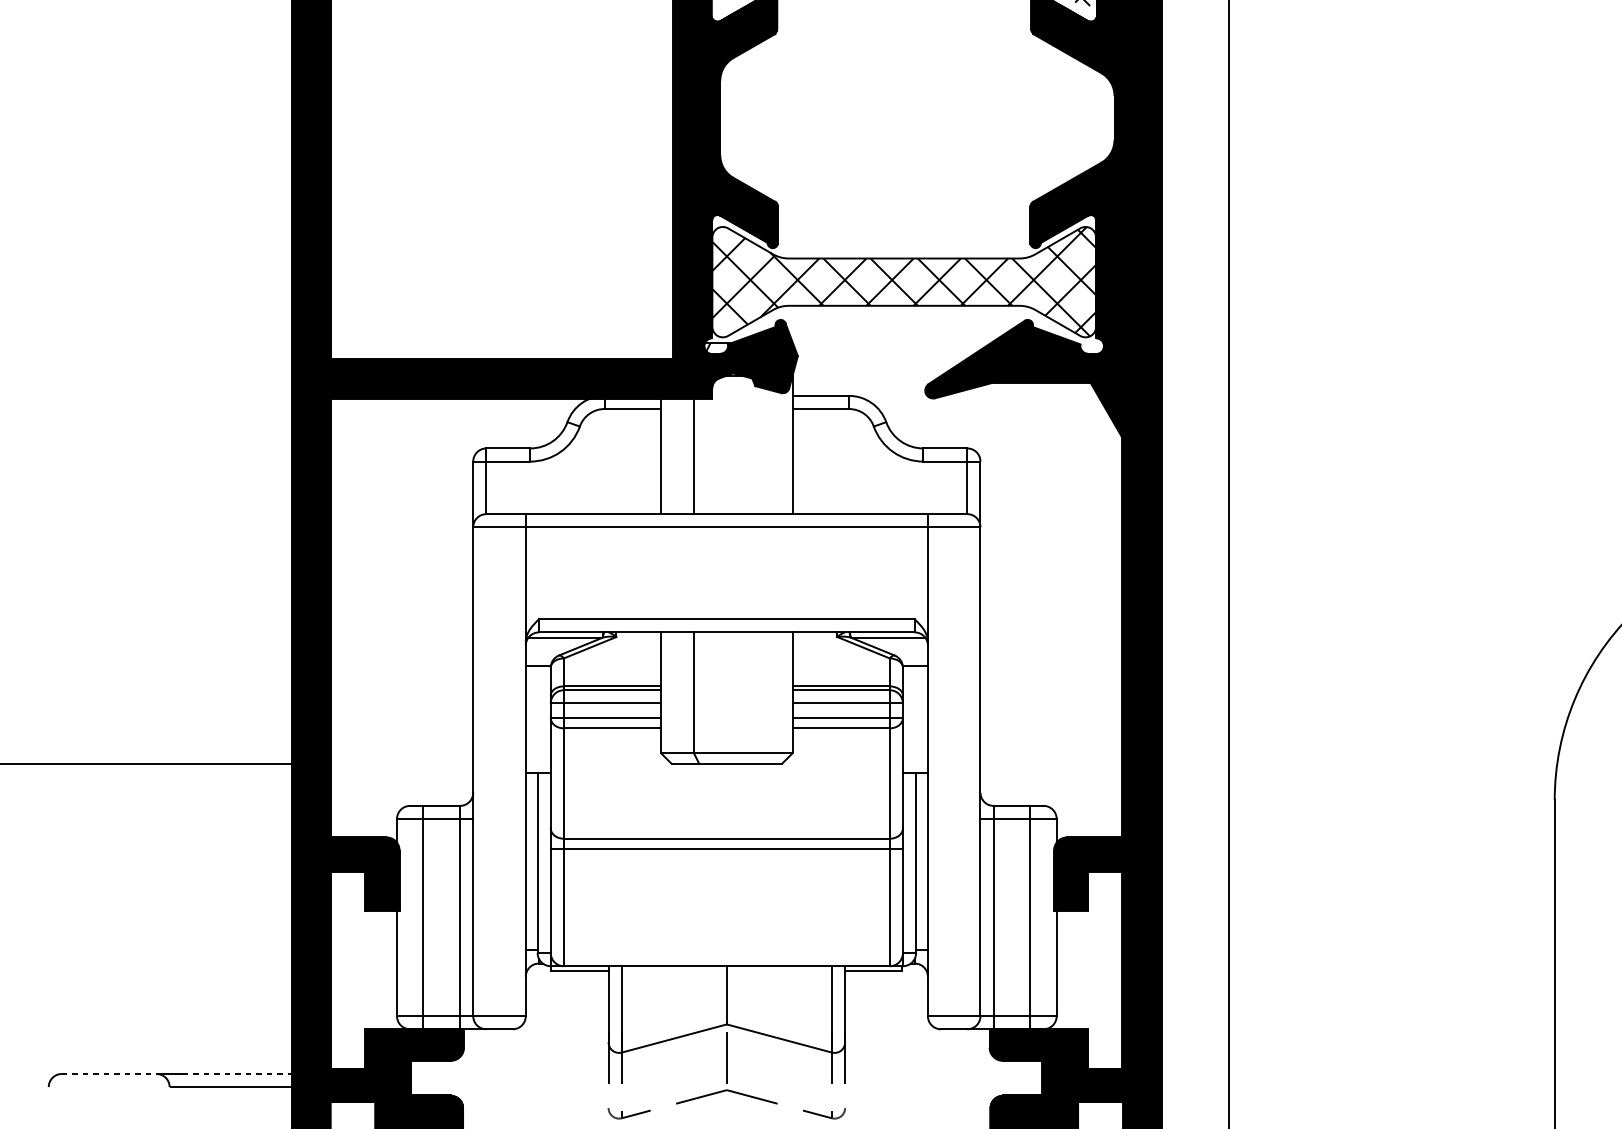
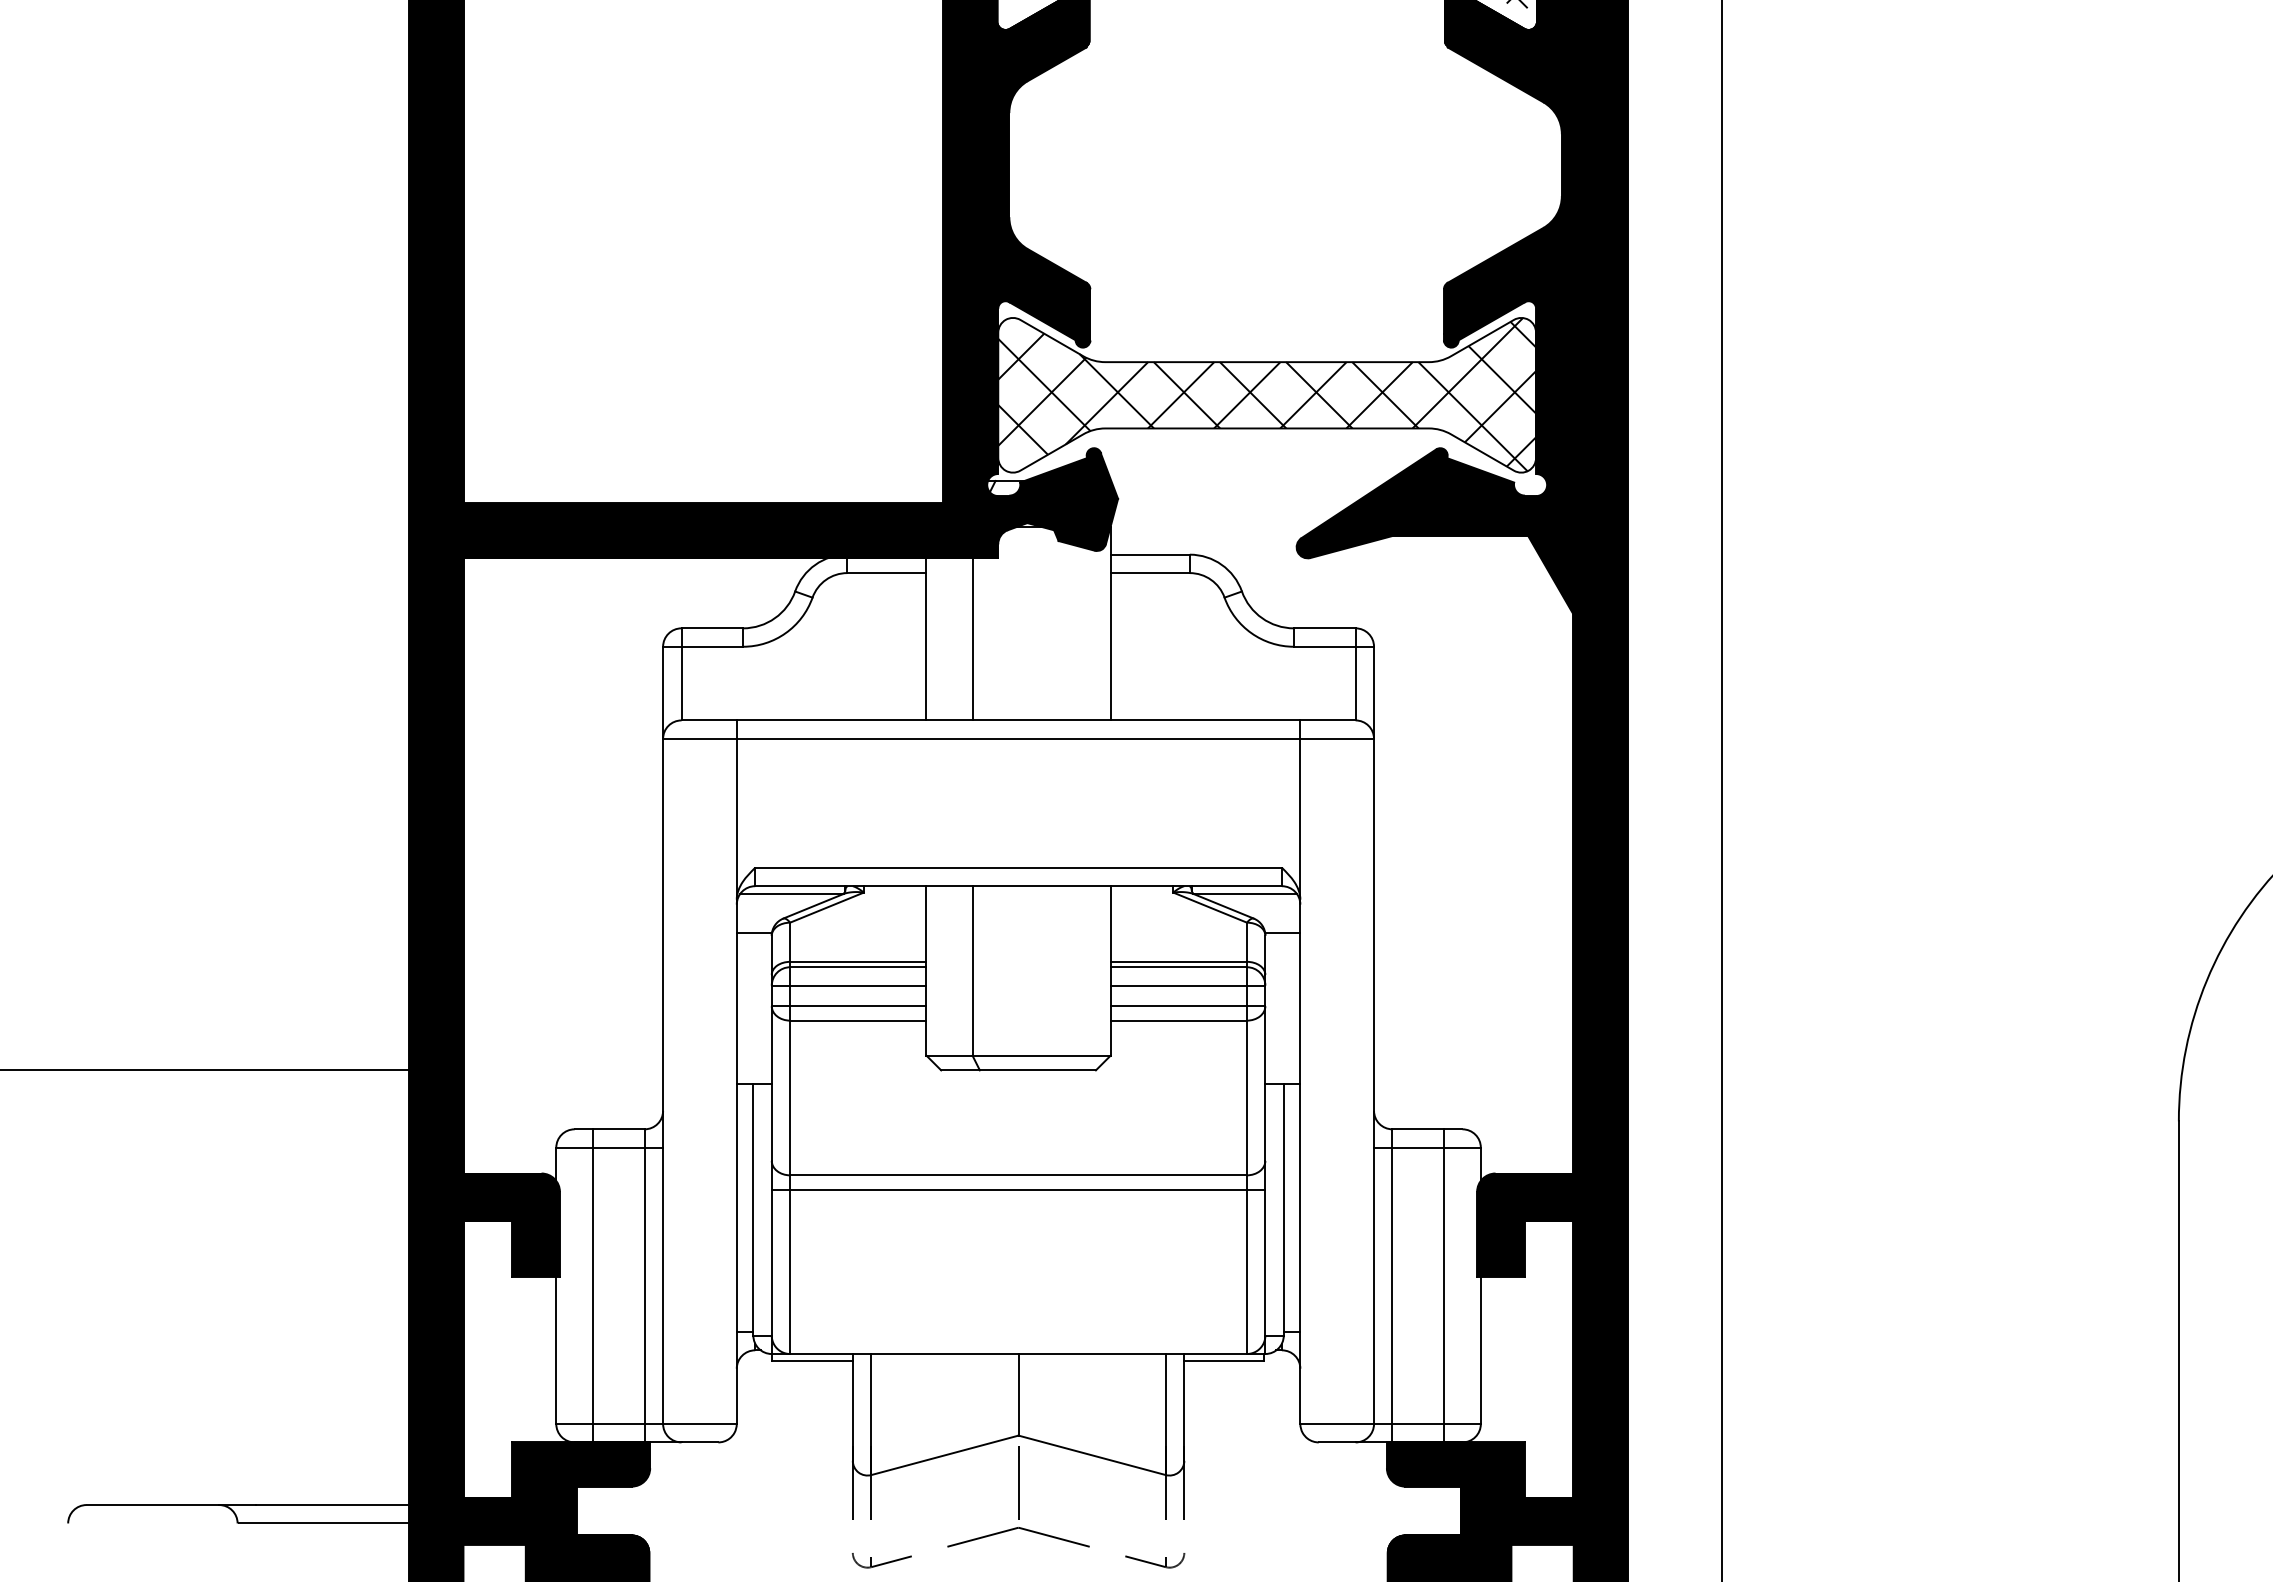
line: (109, 1074) -> (153, 1505), dashed -> solid
line: (237, 1074) -> (332, 1505), dashed -> solid

